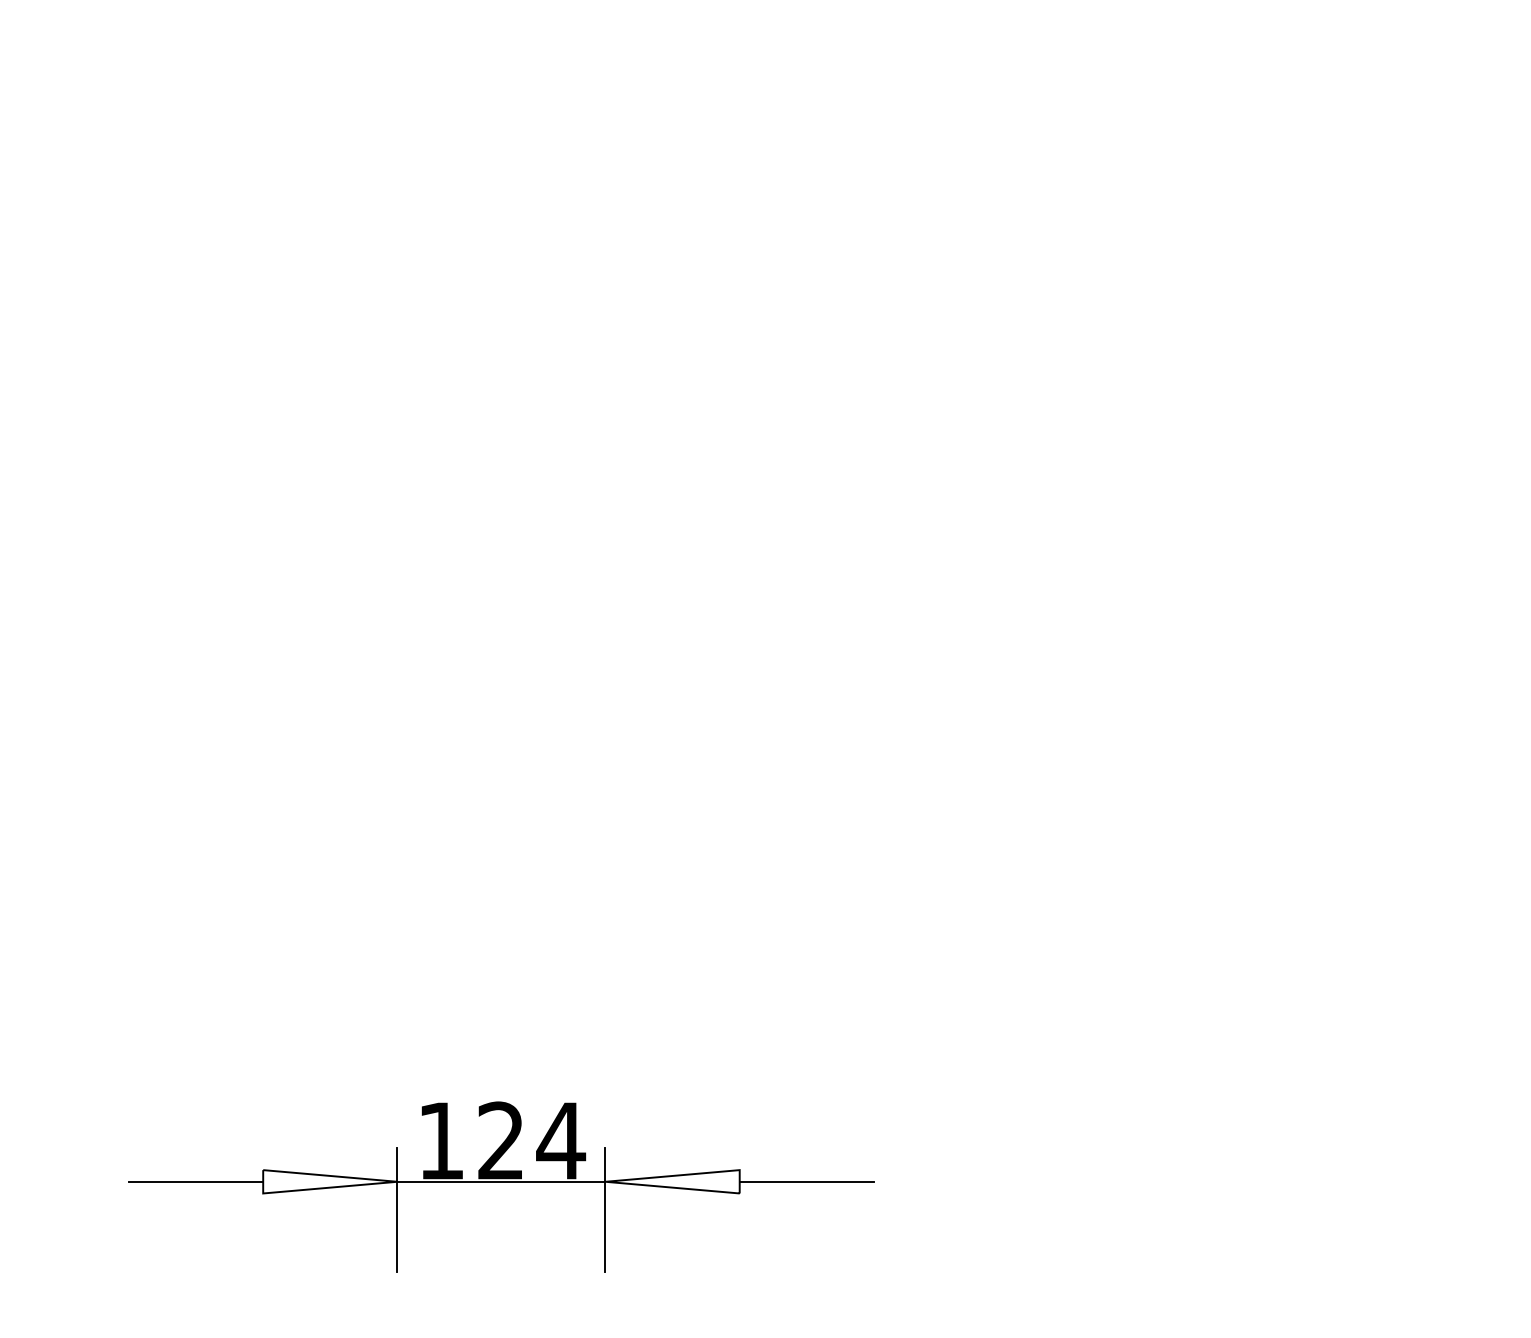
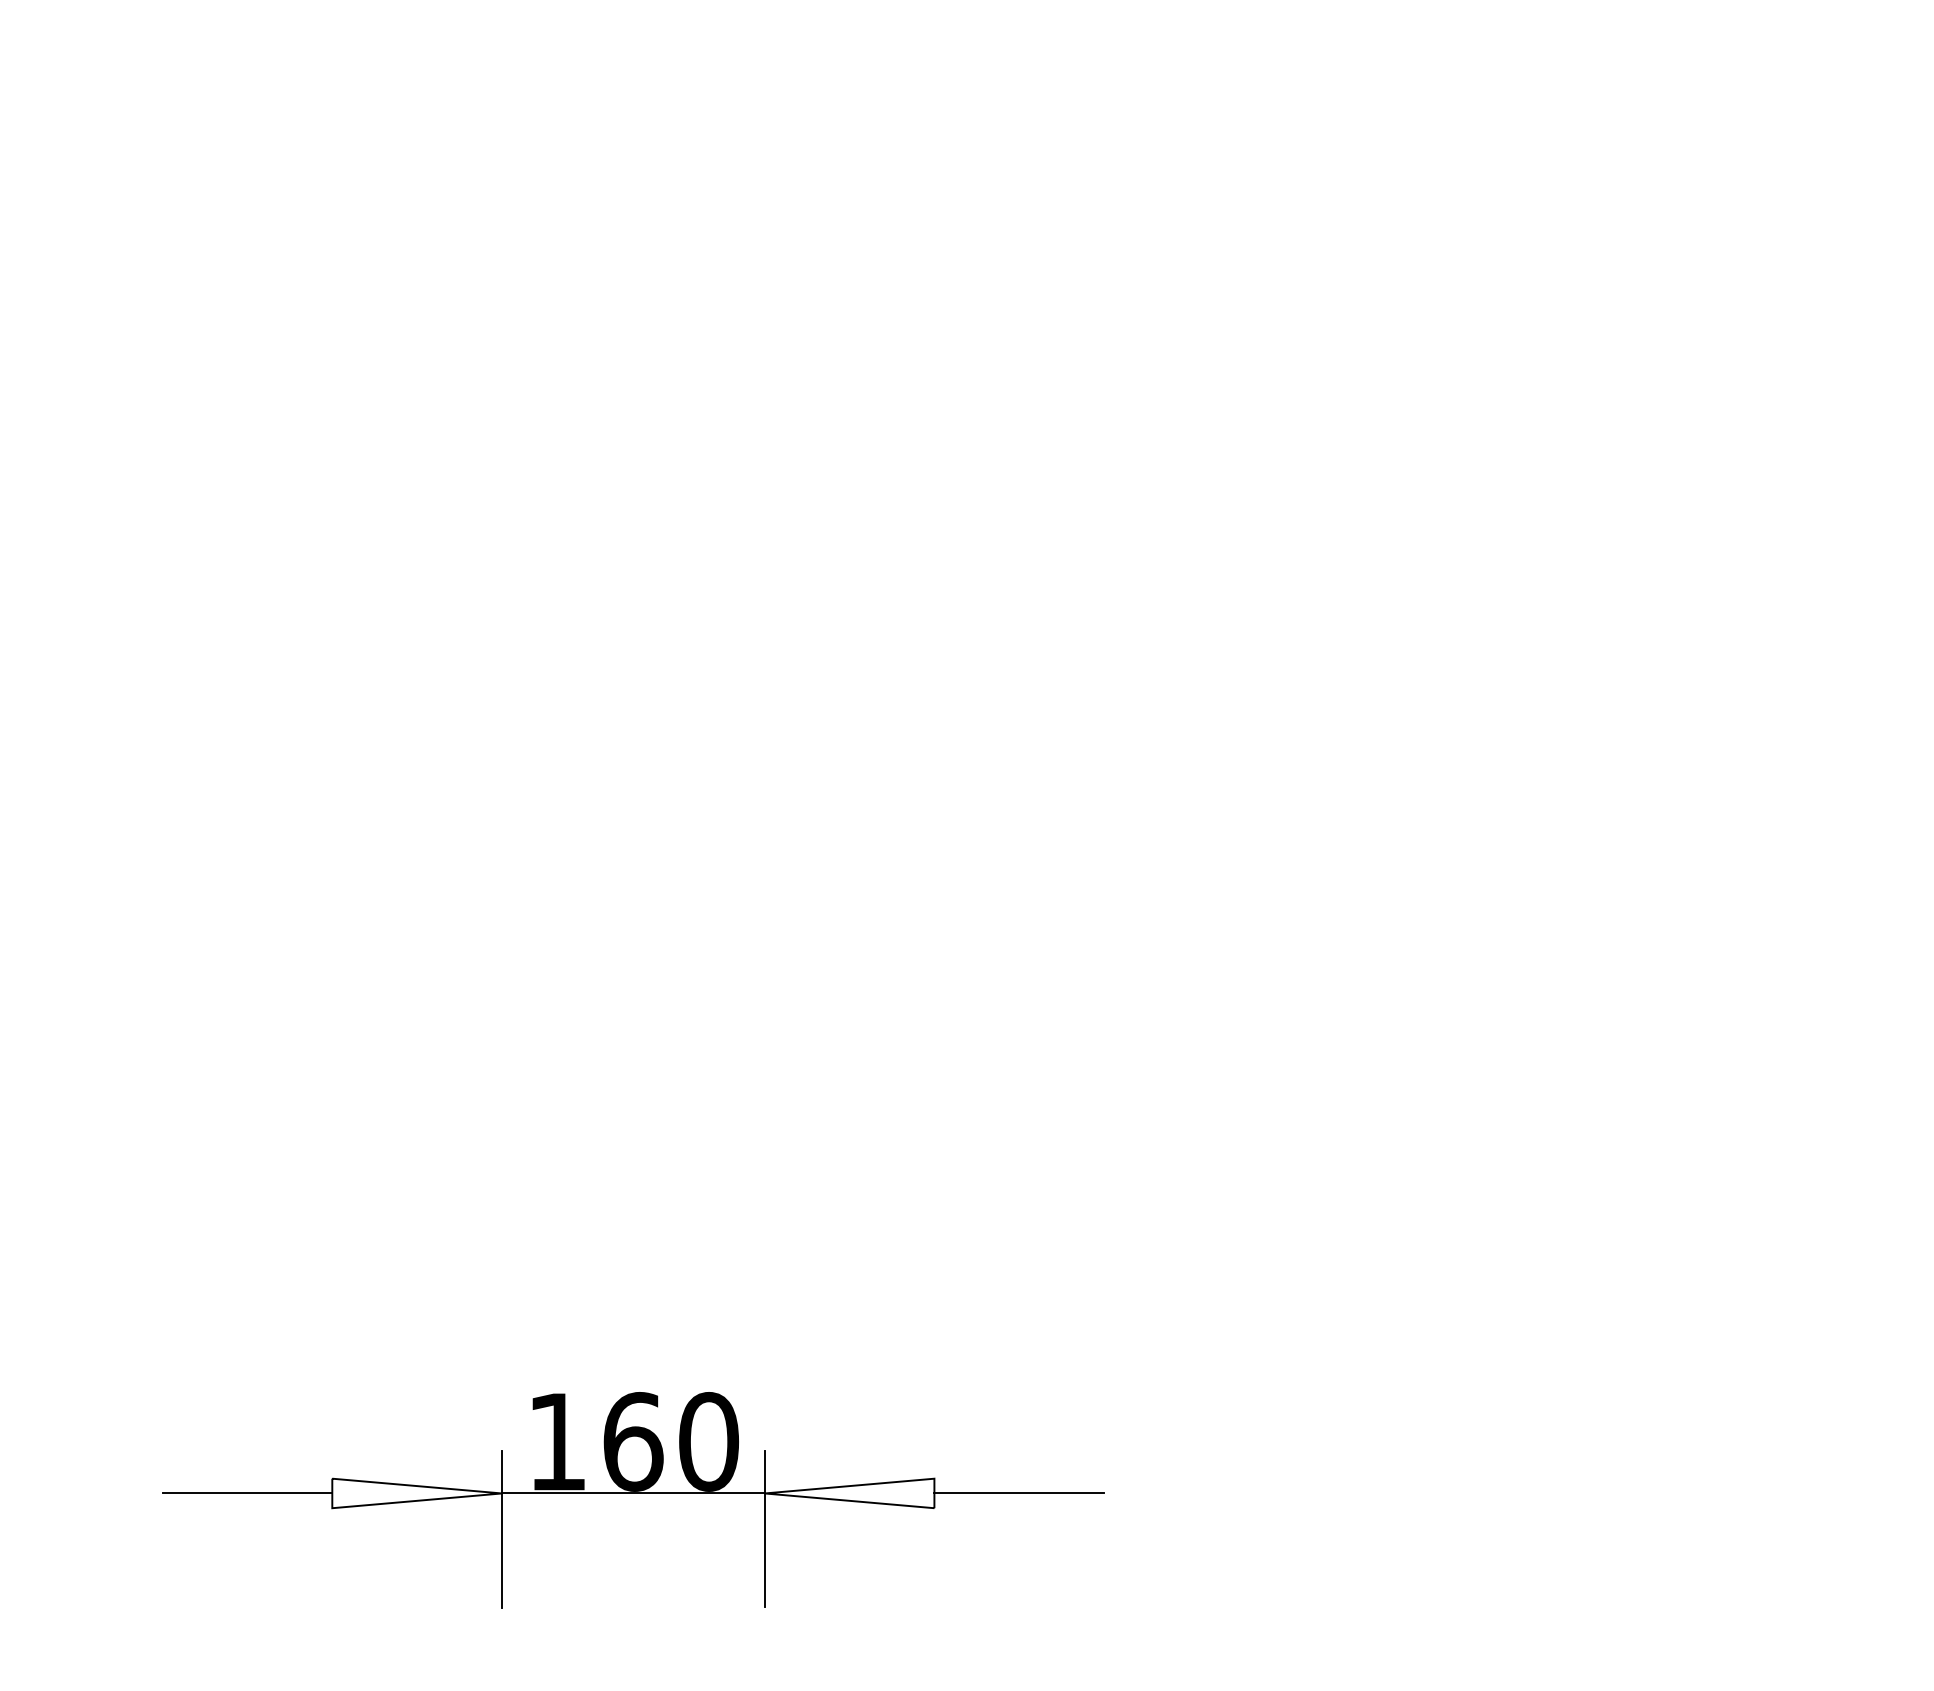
text: (531, 1140) -> (671, 1441), 124 -> 160

